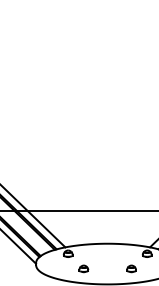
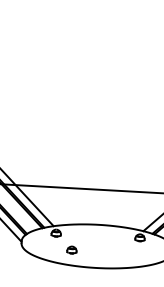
part: (131, 268) -> (122, 252), removed

